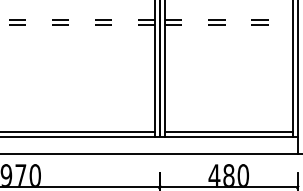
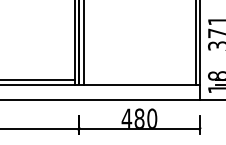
line: (228, 131) -> (139, 79), removed

